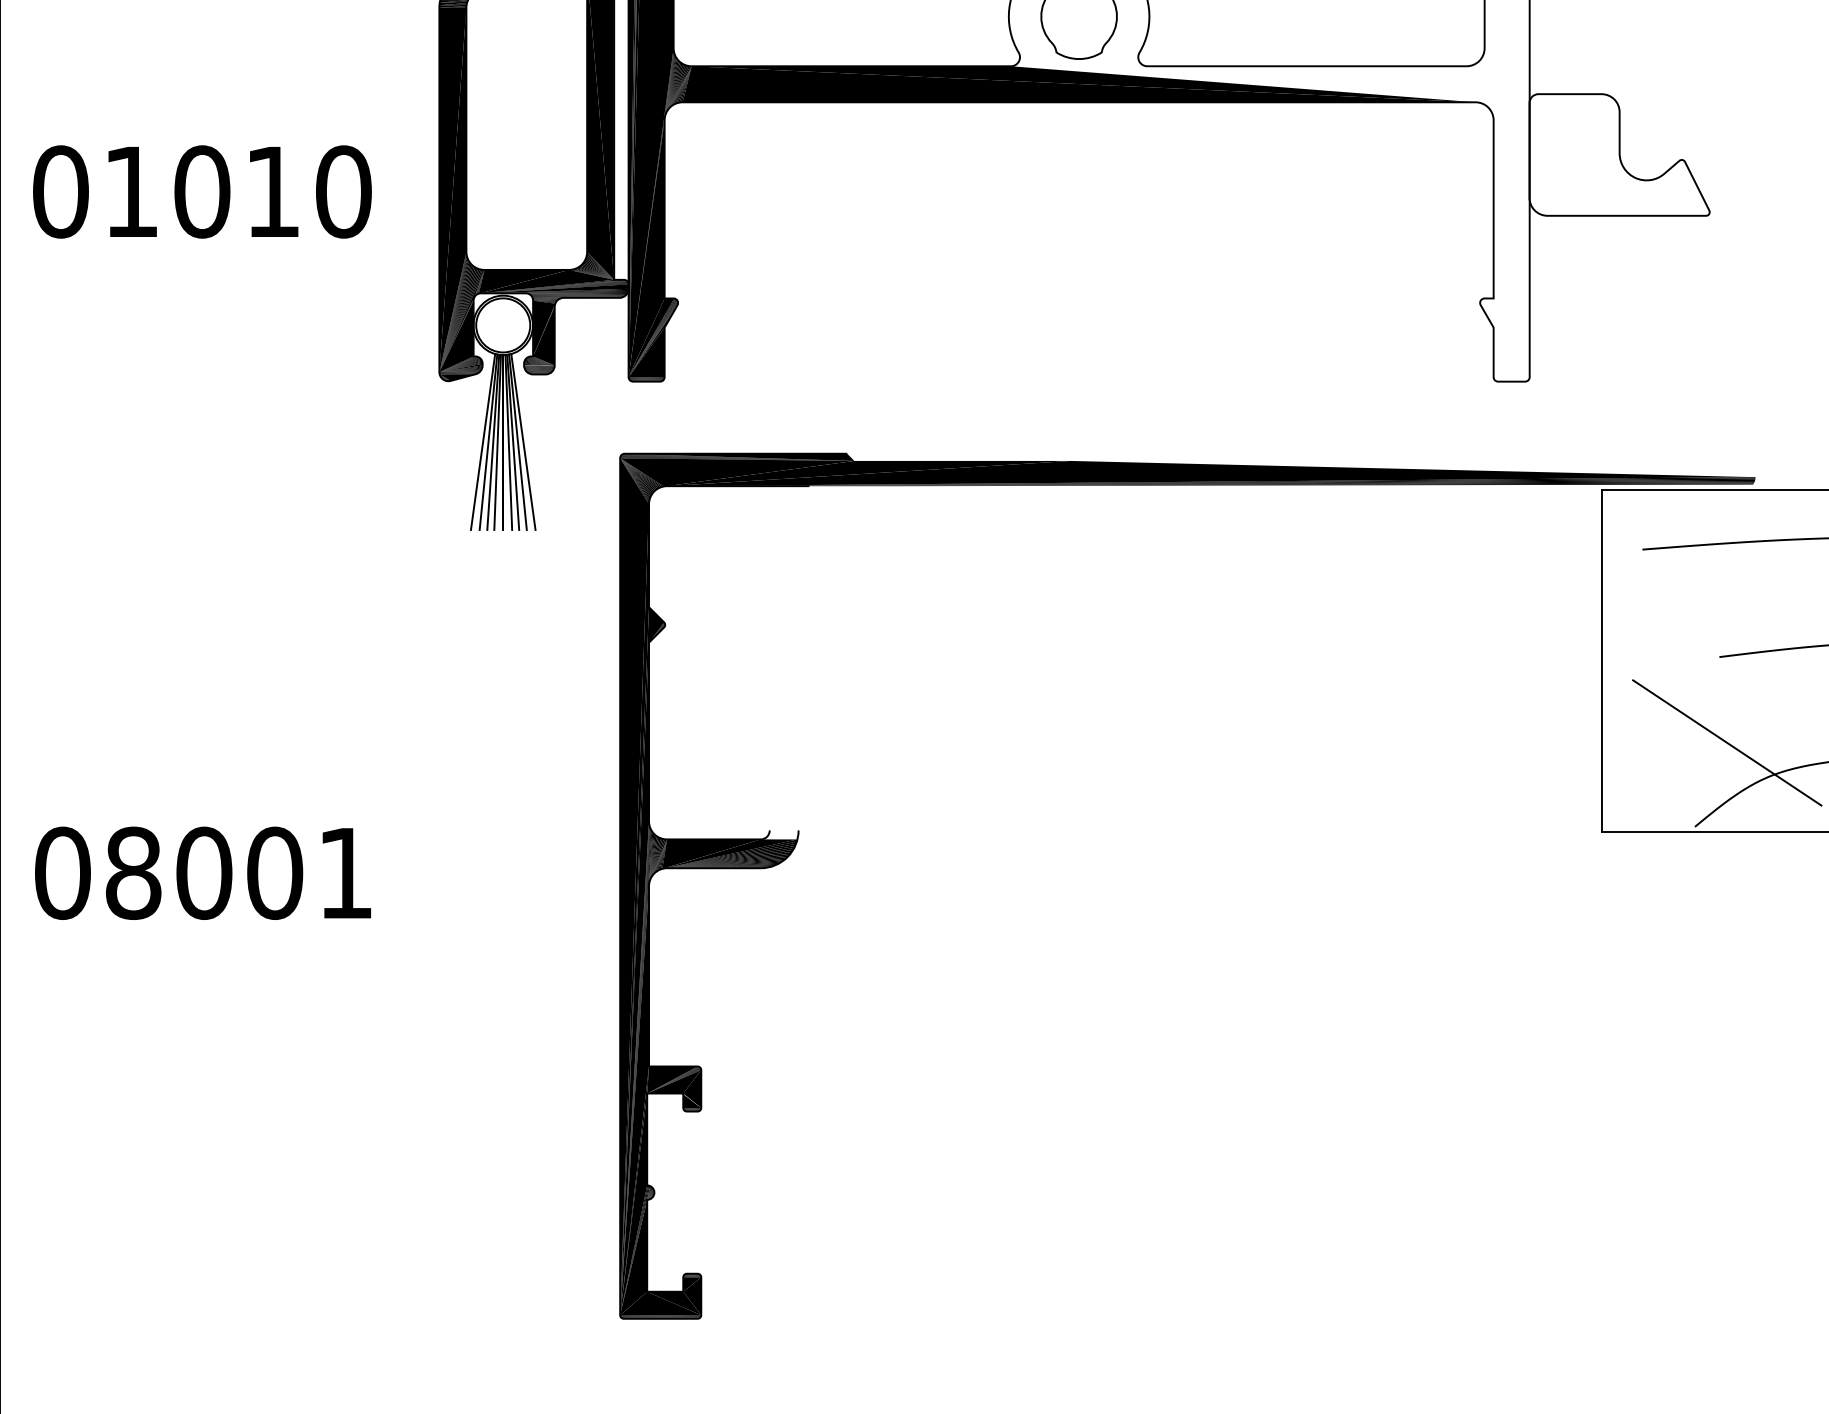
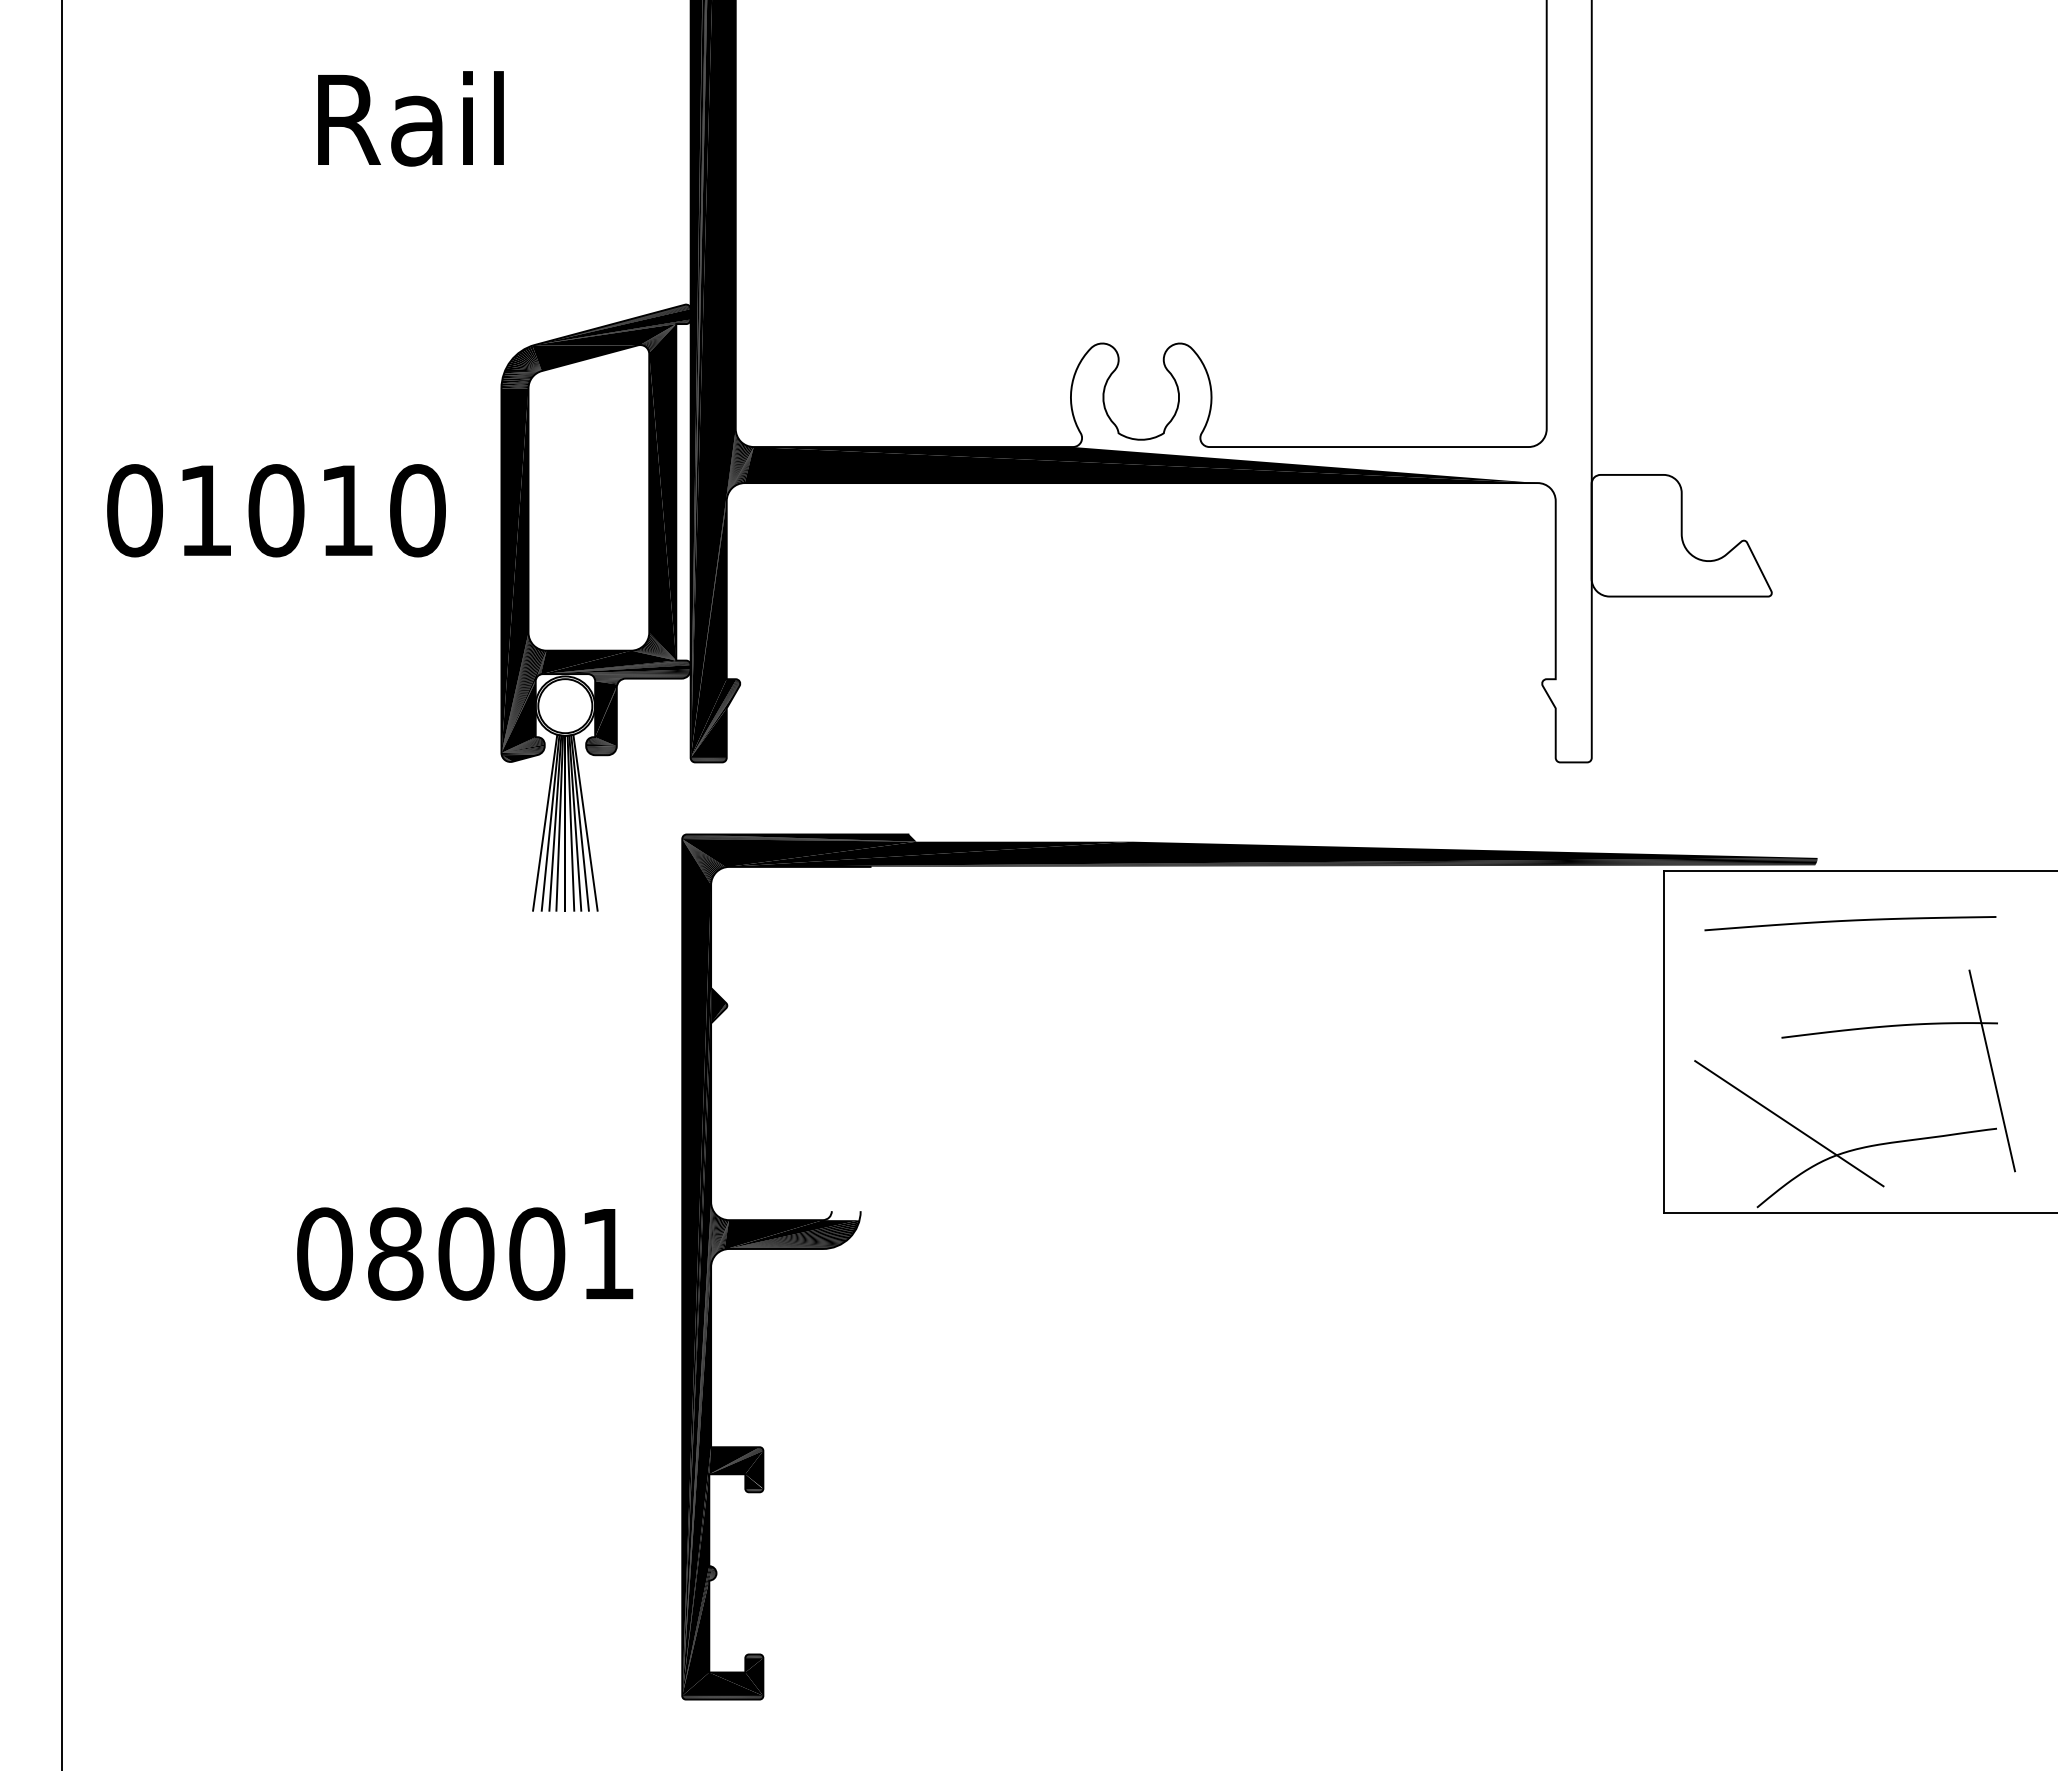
text: (202, 191) -> (276, 510), moved
text: (203, 872) -> (465, 1253), moved

